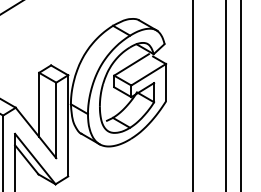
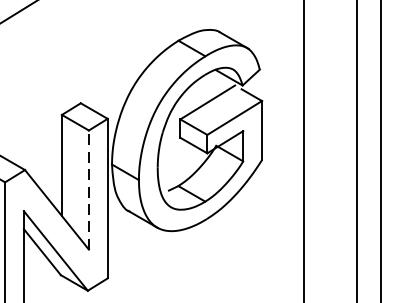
line: (56, 120) -> (89, 190), solid -> dashed

